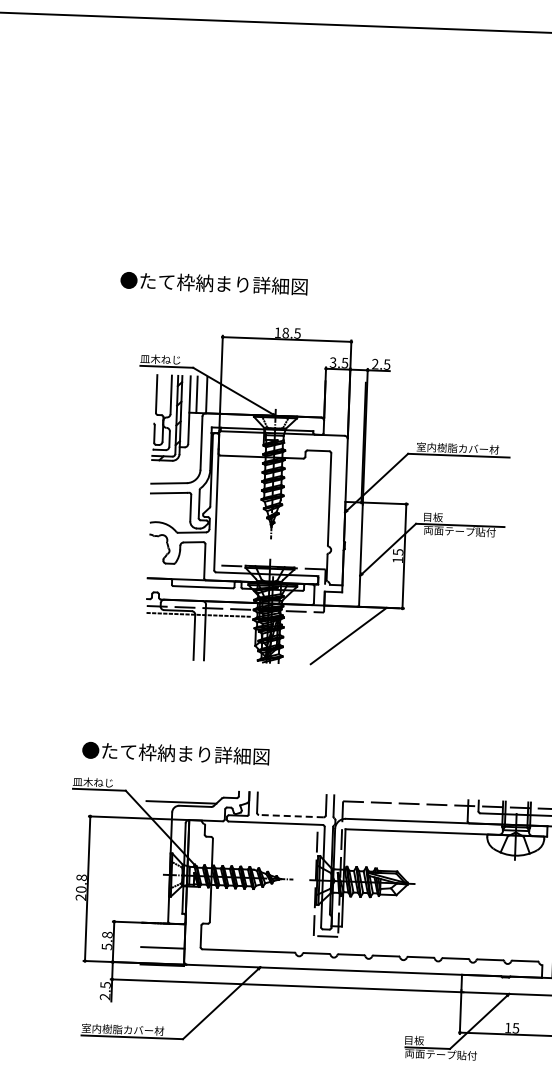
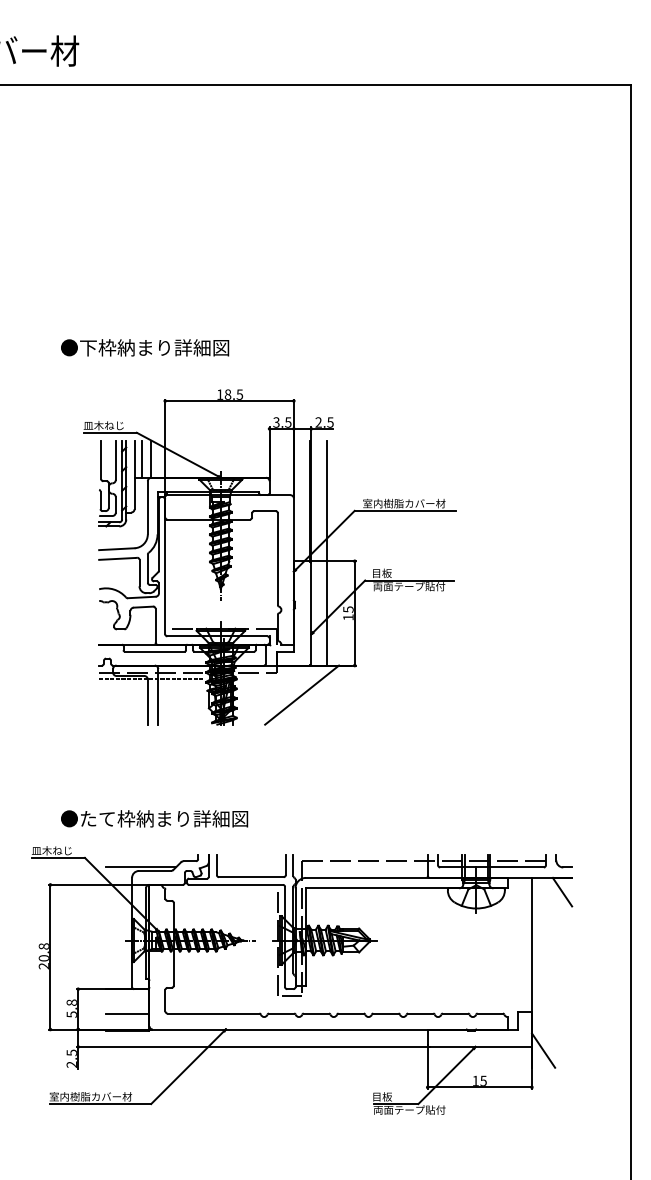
text: (224, 283) -> (164, 347), ●たて枠納まり詳細図 -> ●下枠納まり詳細図
line: (379, 495) -> (327, 553), added
text: (175, 753) -> (154, 818), moved
line: (290, 816) -> (250, 877), dashed -> solid

